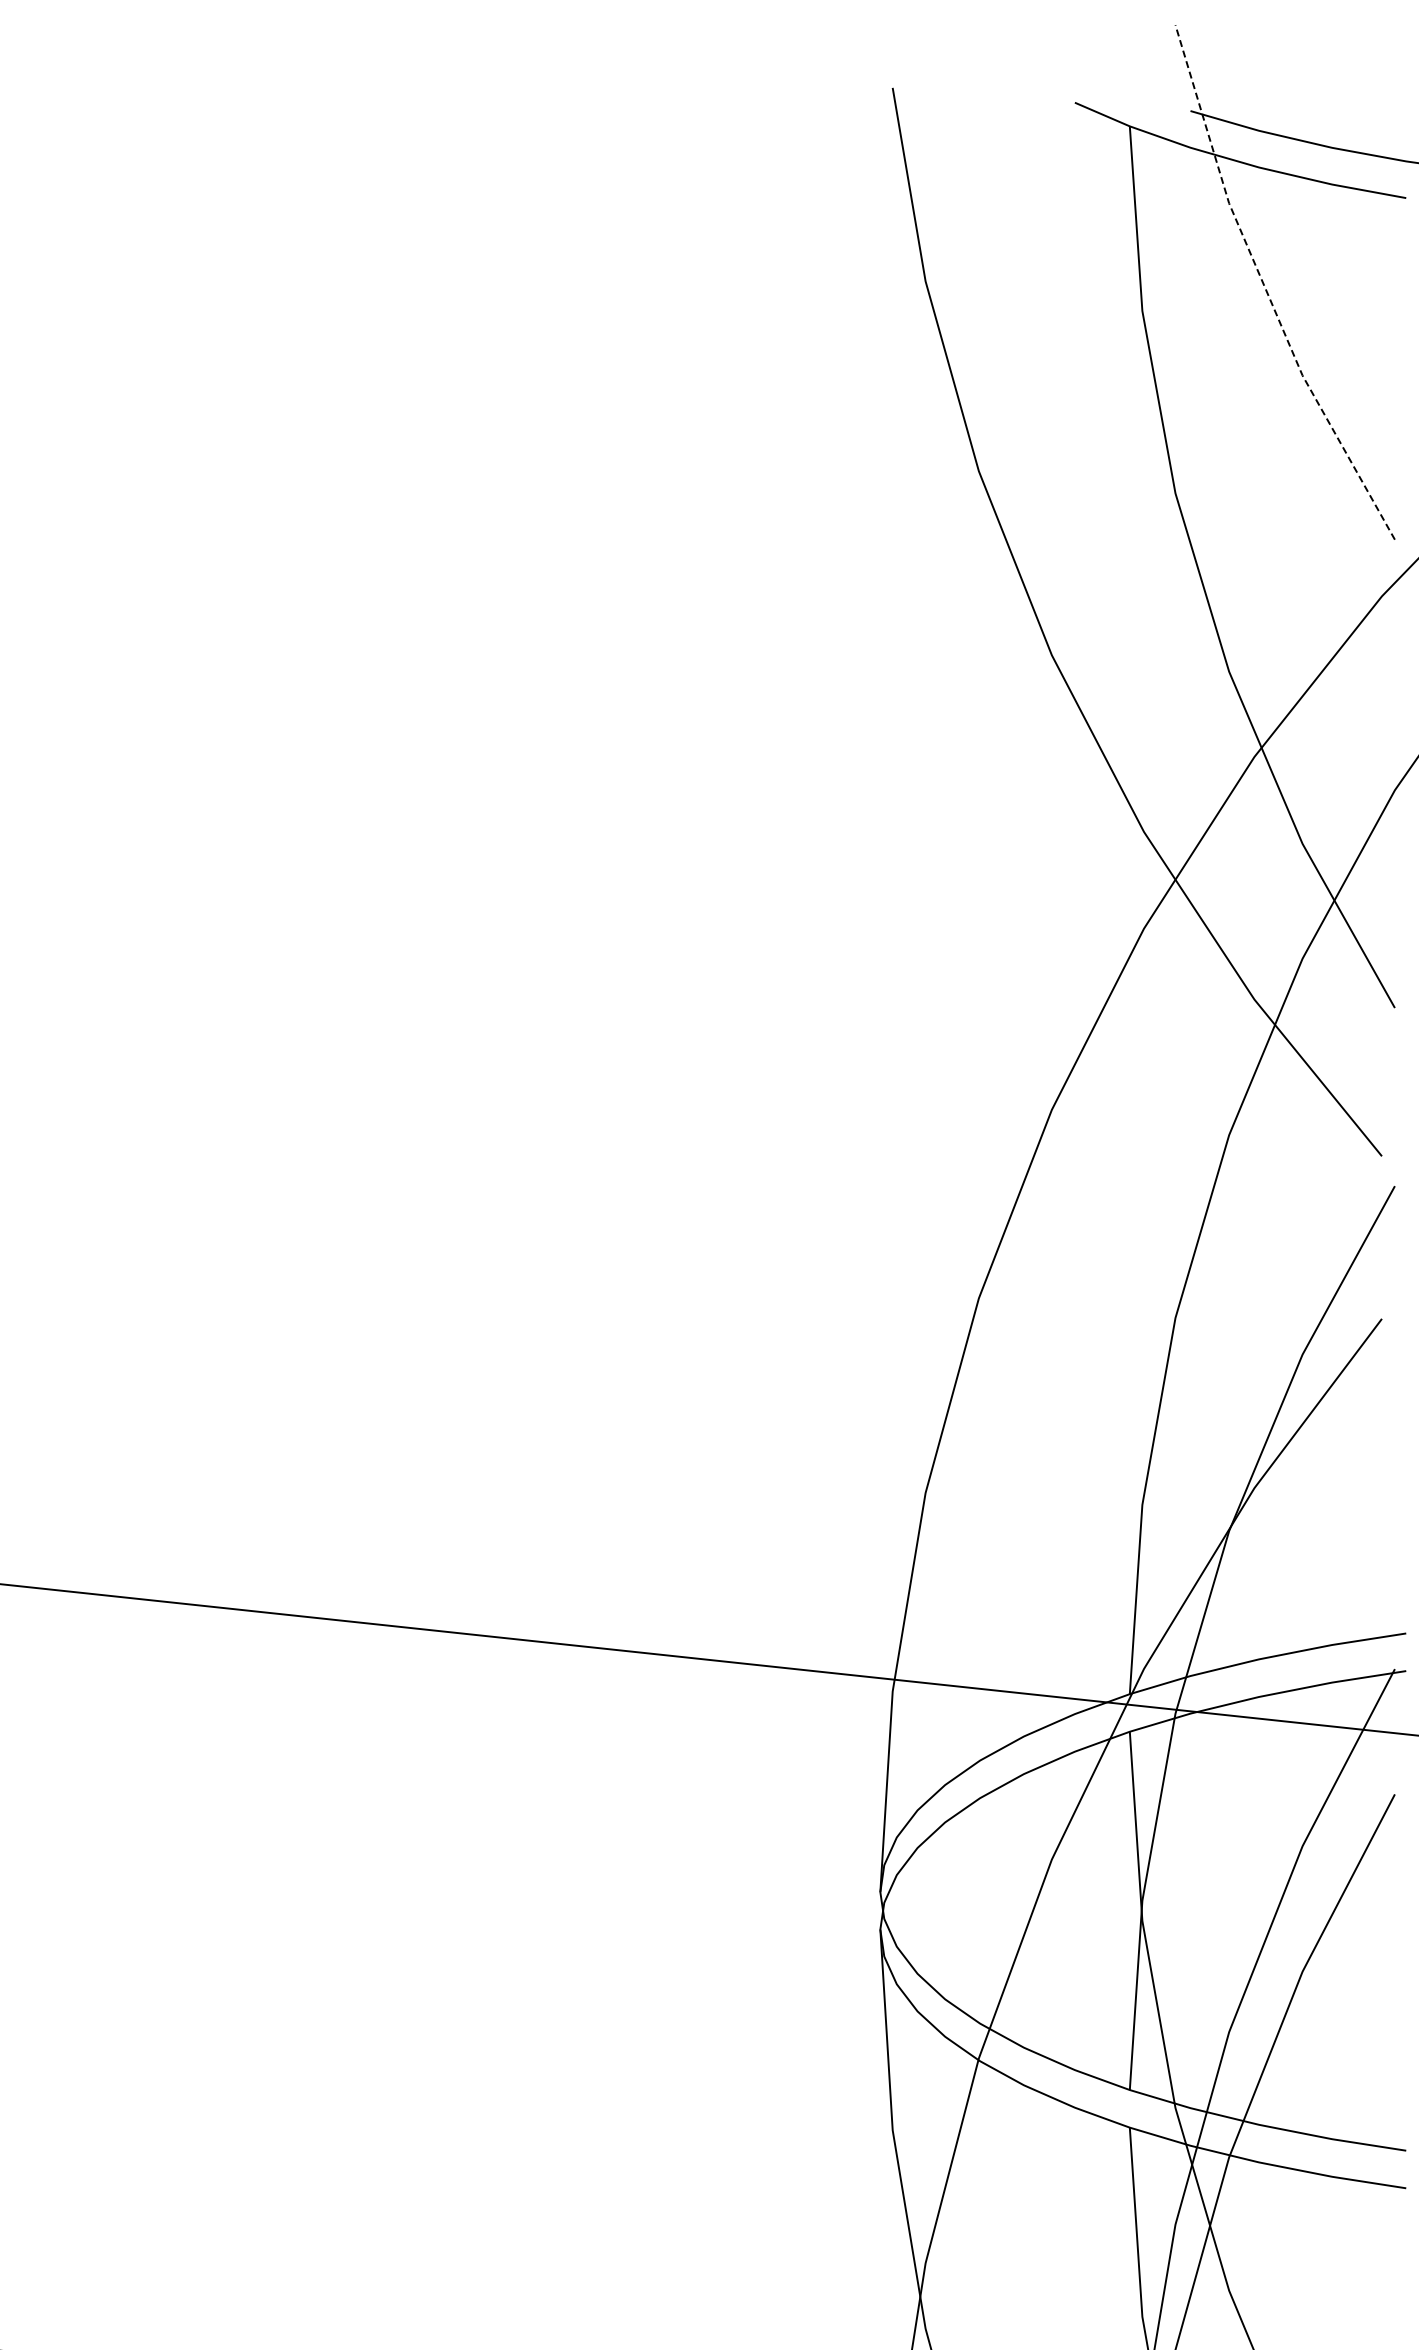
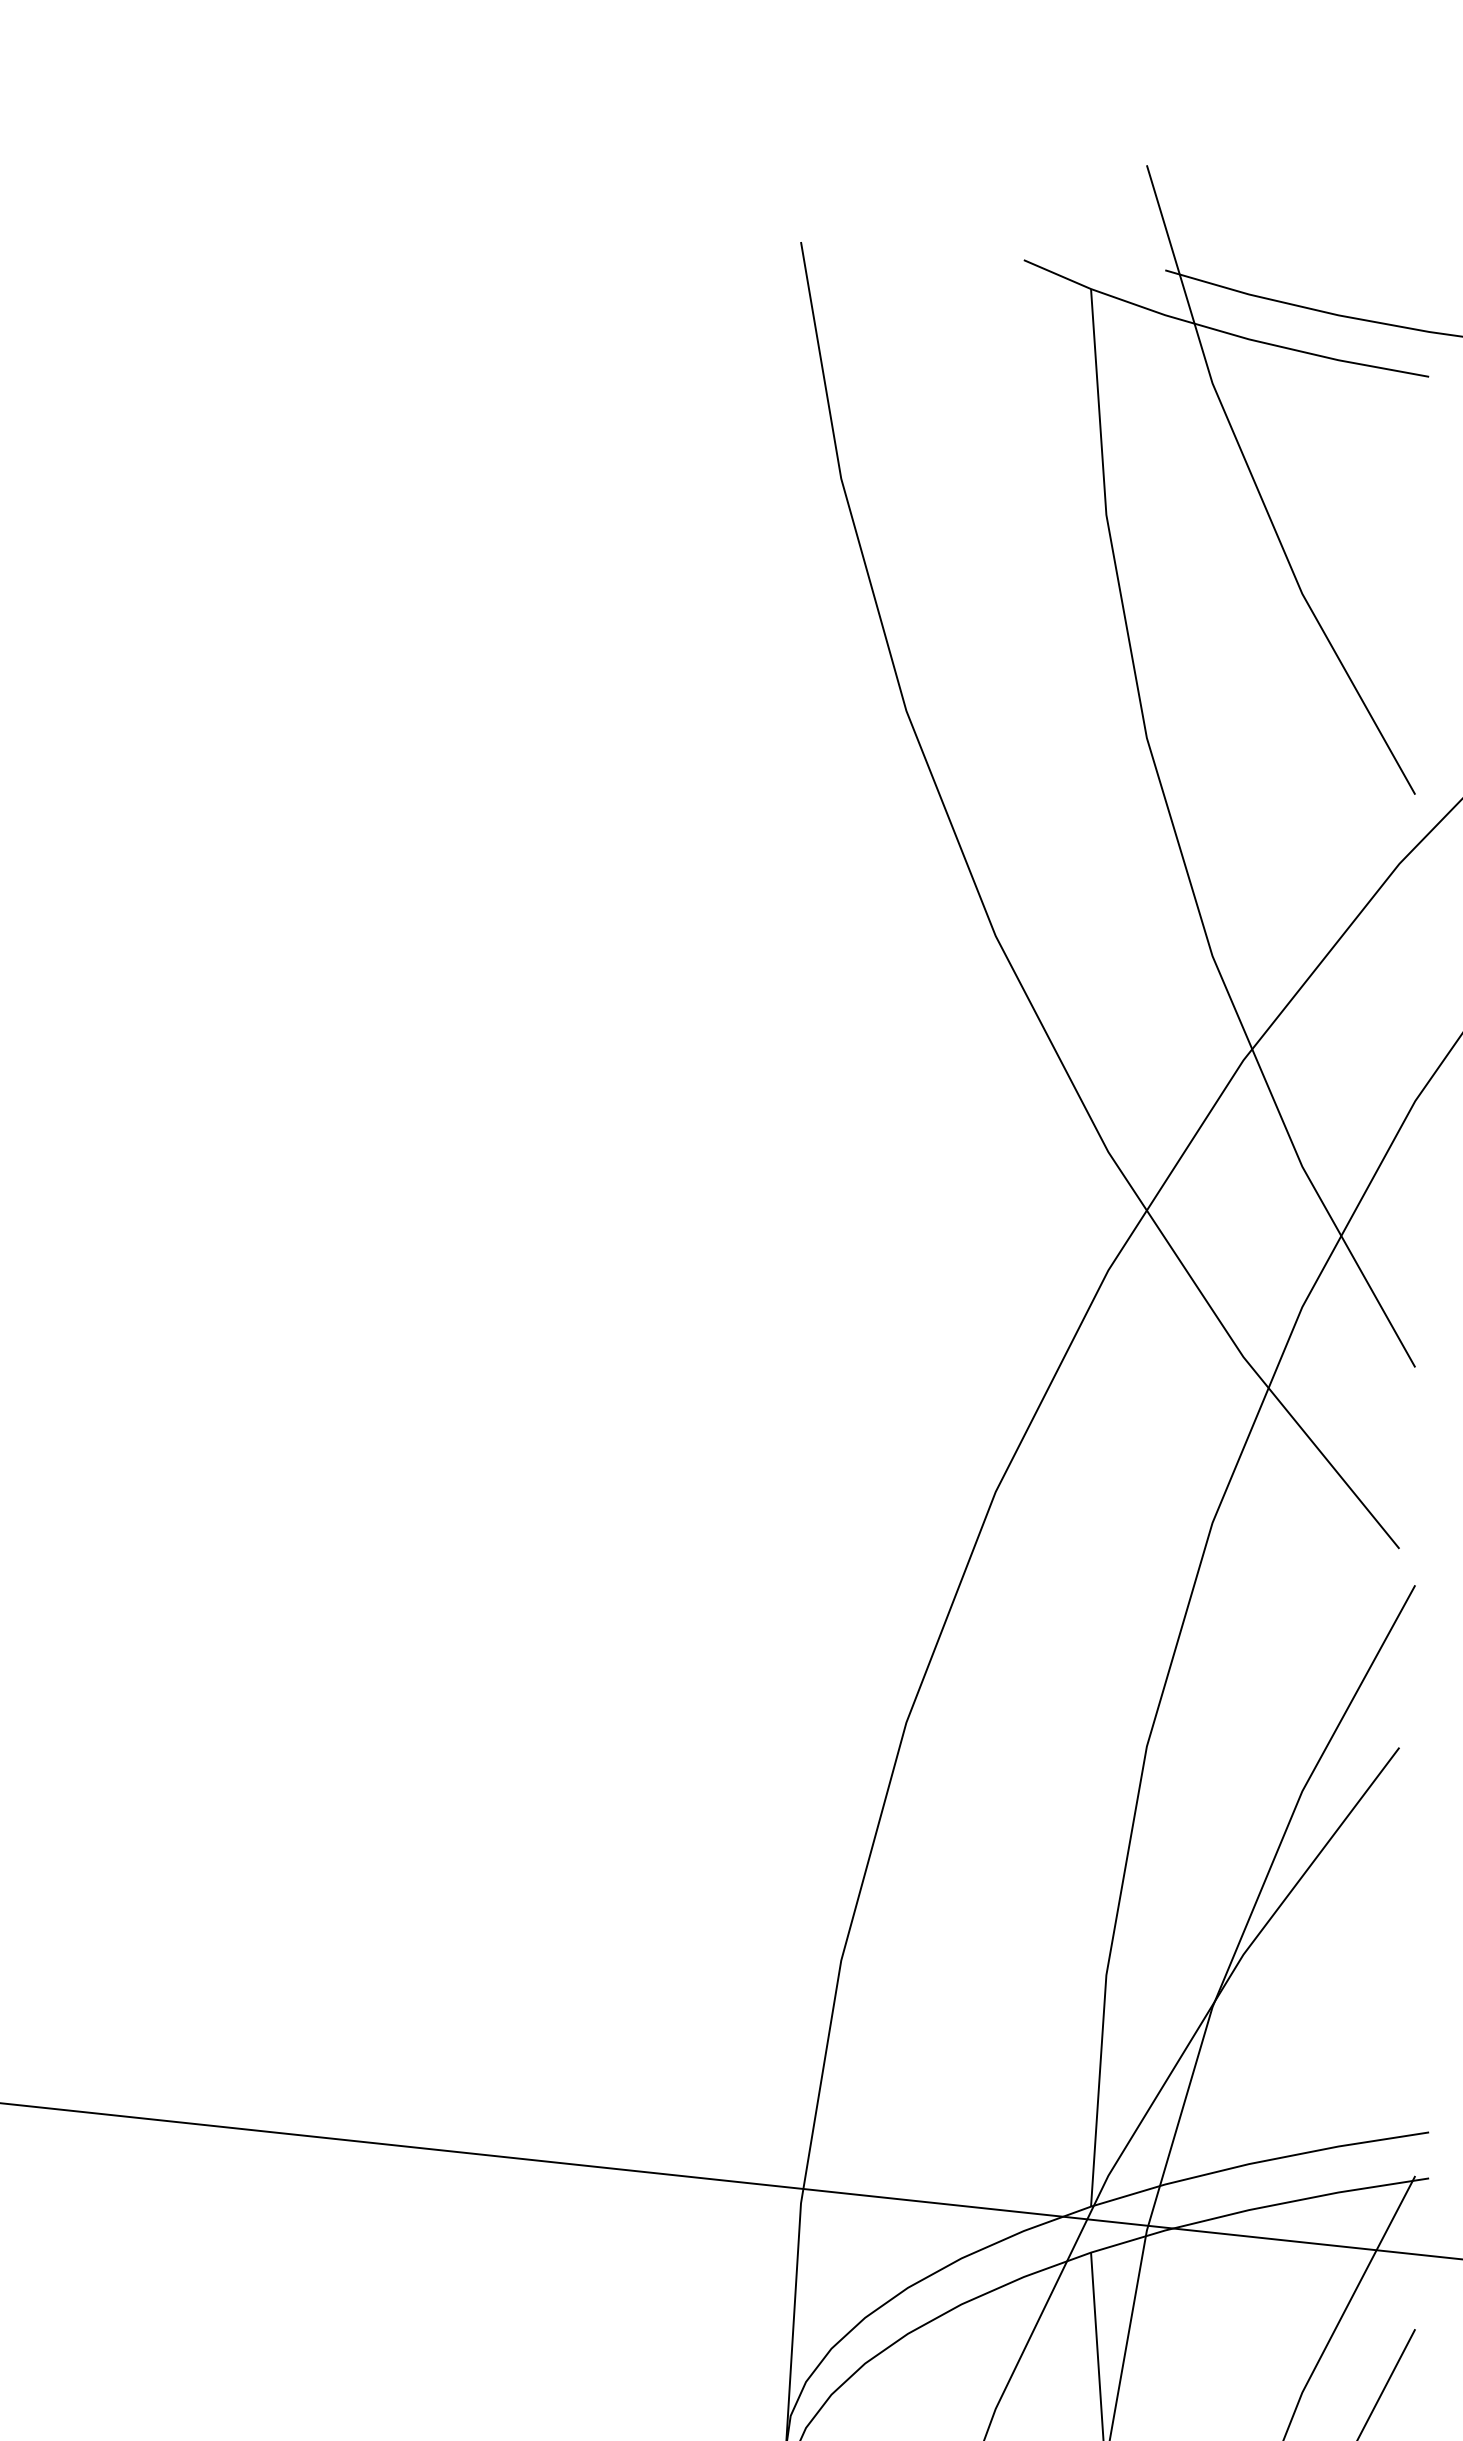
line: (1266, 290) -> (1258, 489), dashed -> solid

